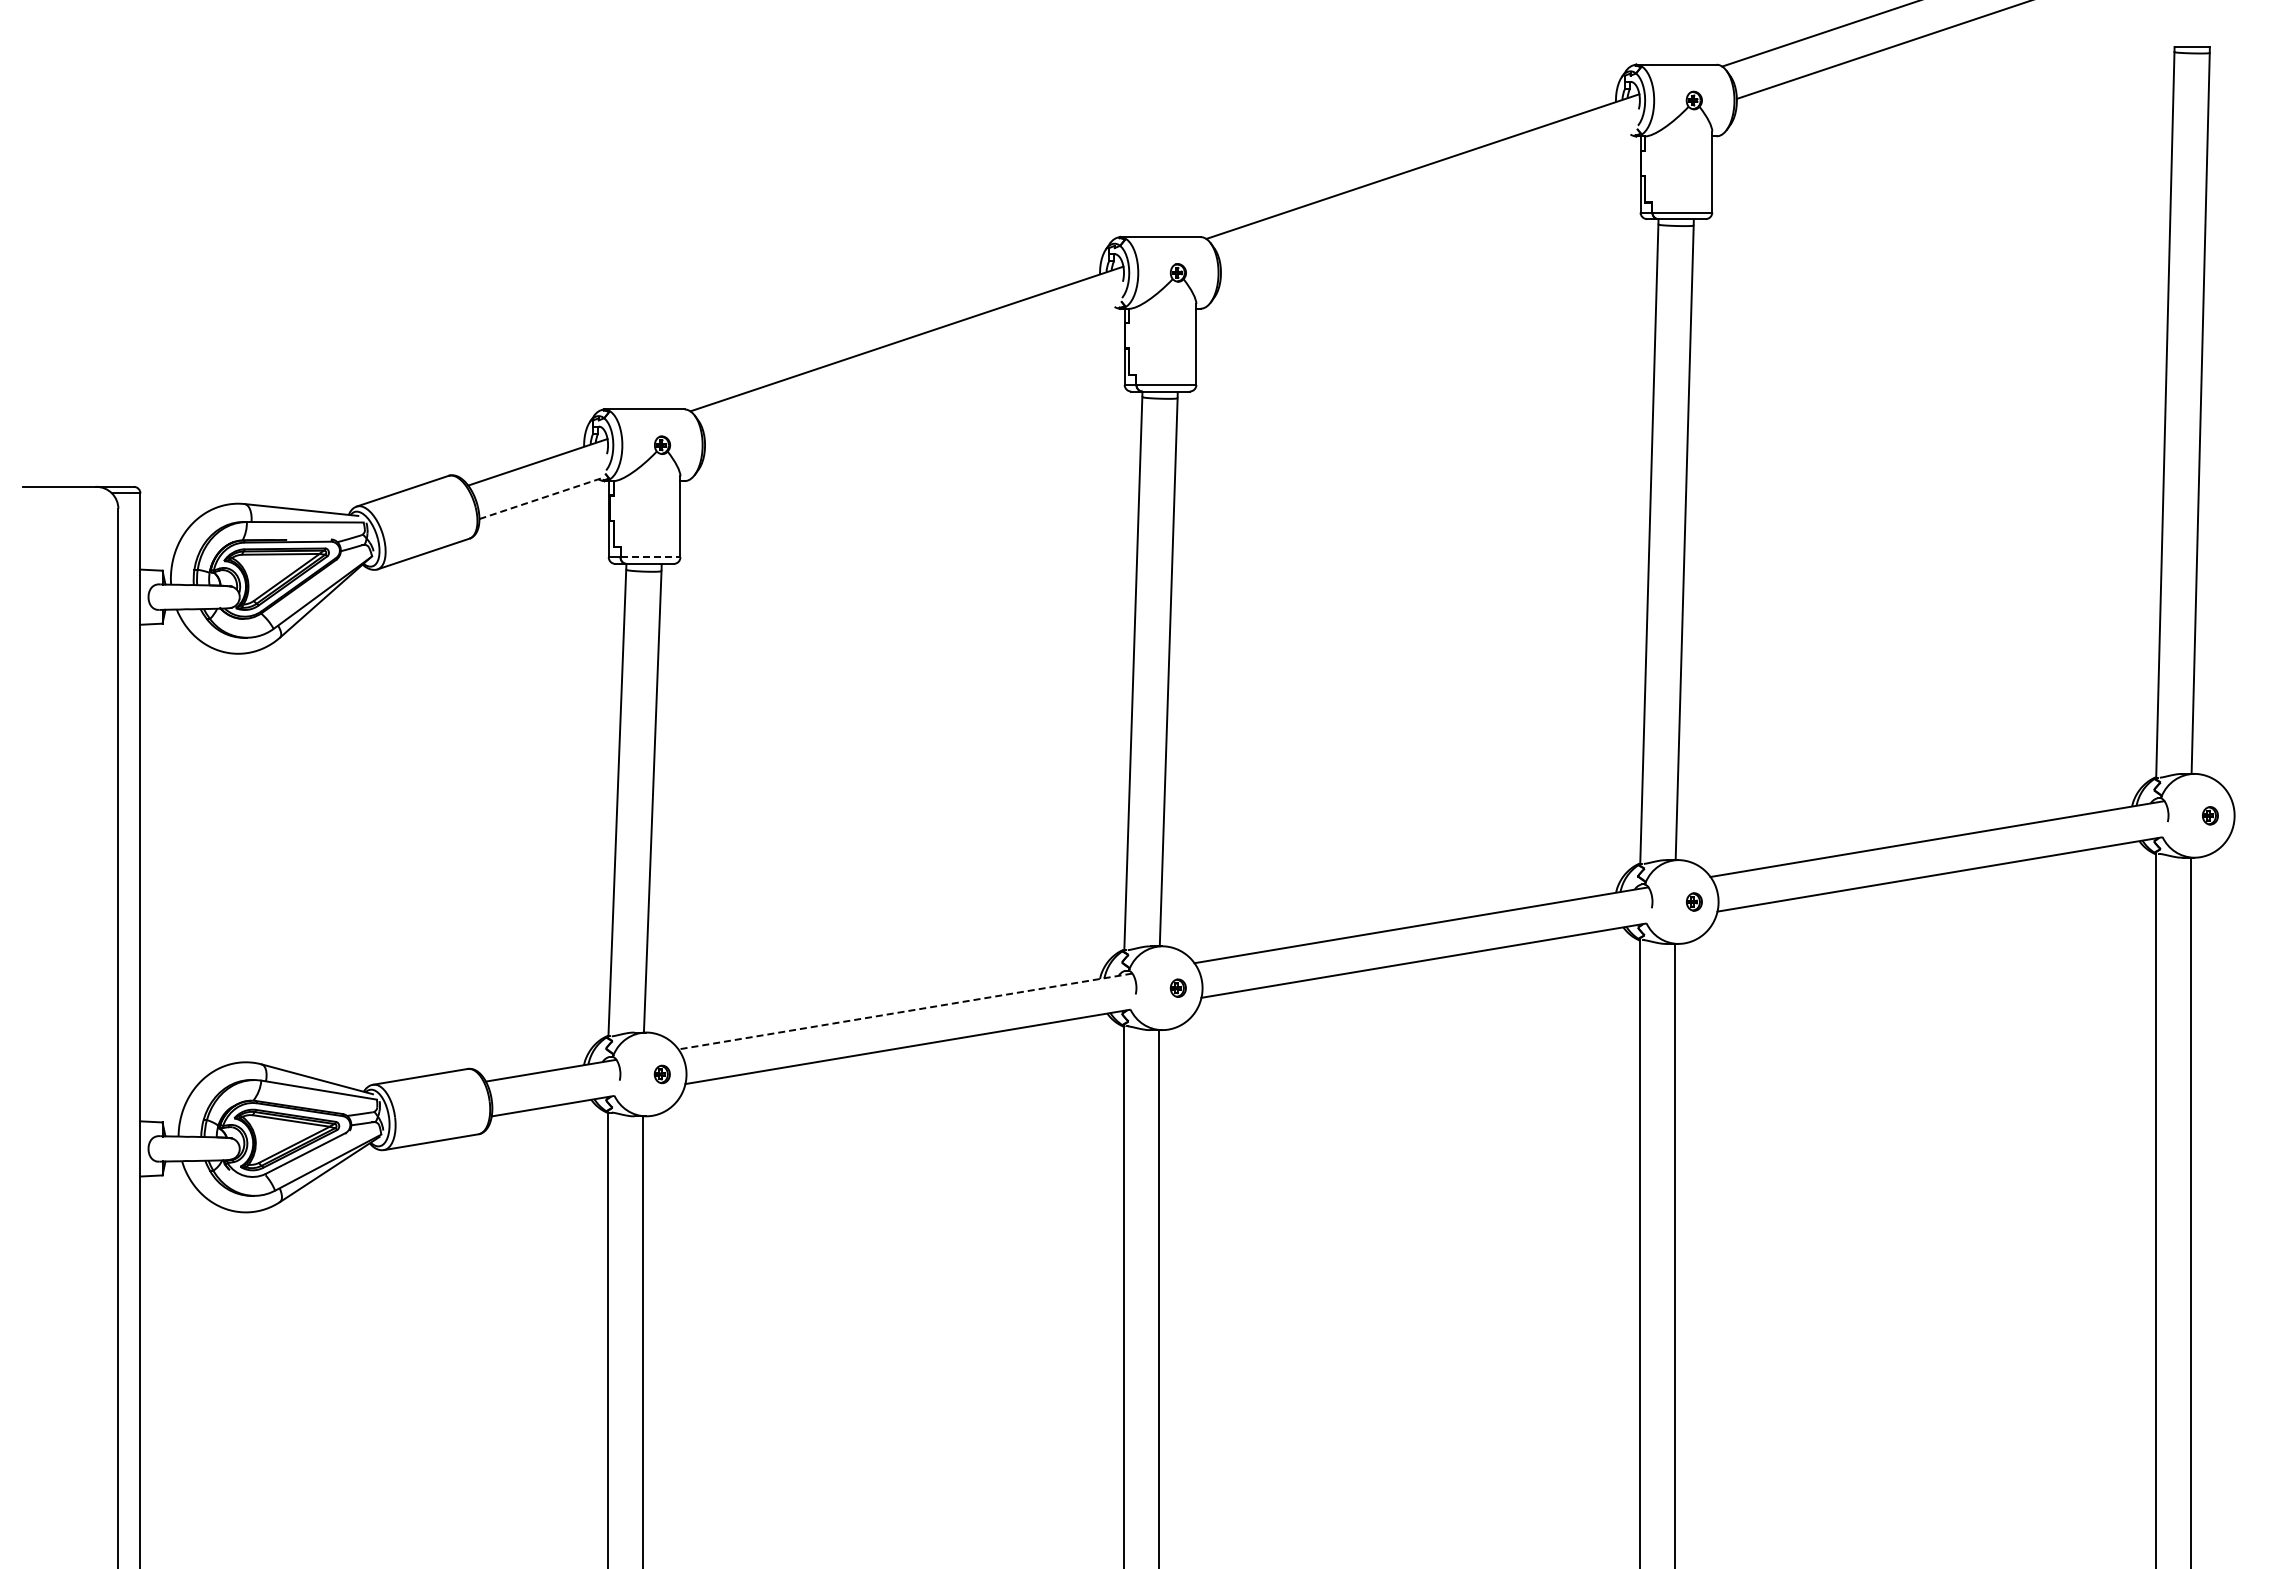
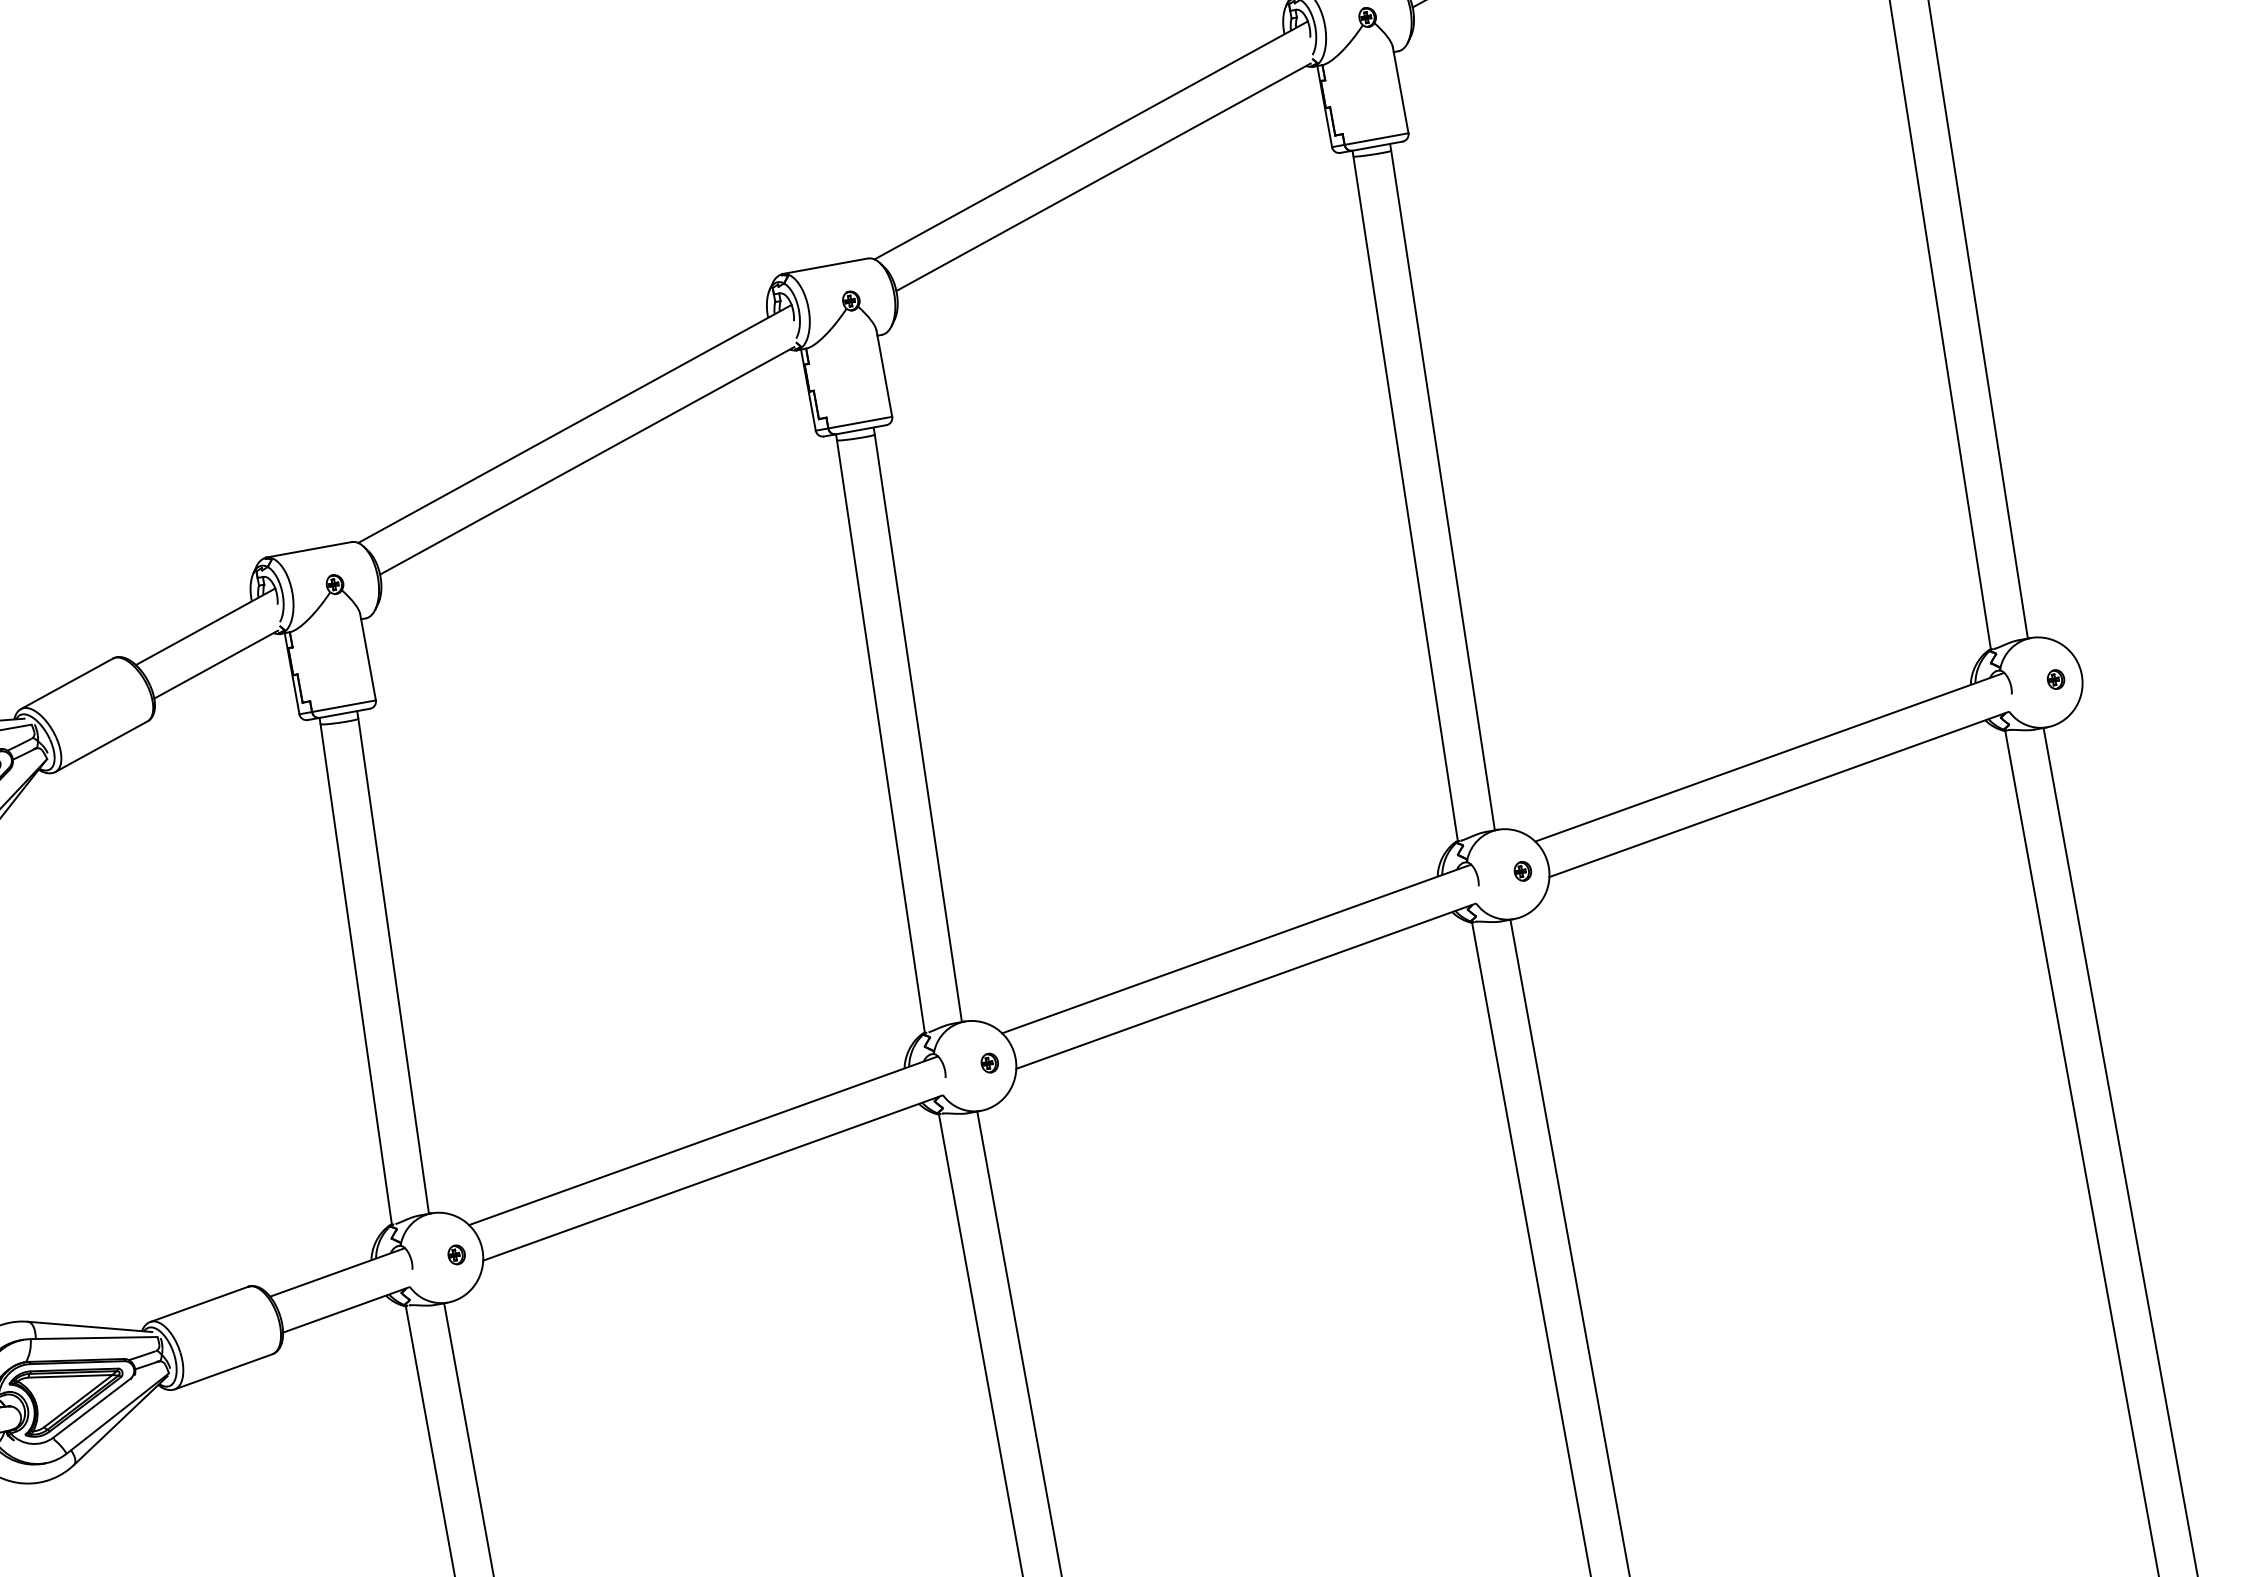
line: (1427, 202) -> (1103, 177), added
line: (911, 374) -> (586, 460), added
line: (541, 498) -> (216, 664), dashed -> solid
line: (650, 557) -> (344, 706), dashed -> solid
line: (904, 1011) -> (702, 1140), dashed -> solid

